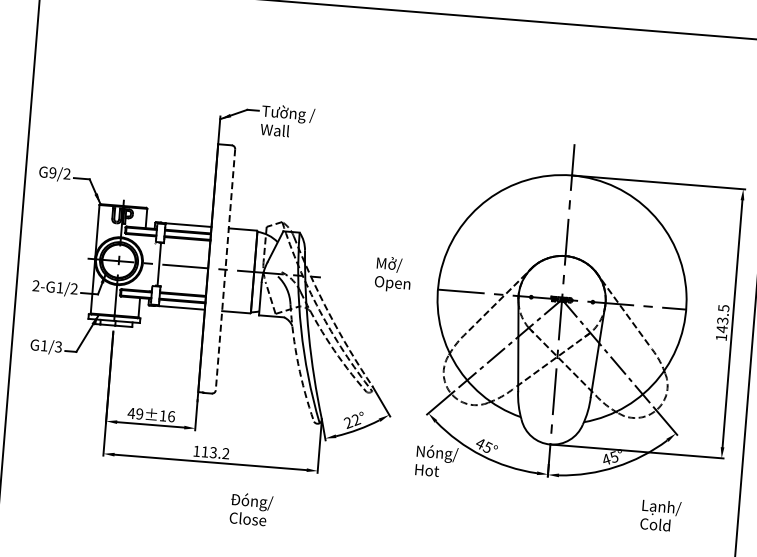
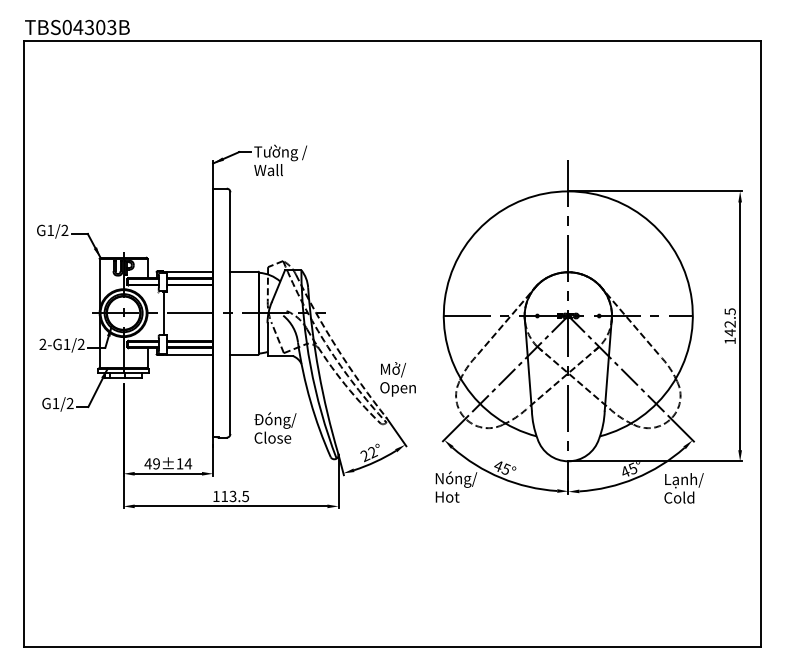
text: (52, 172) -> (50, 230), G9/2 -> G1/2
line: (225, 270) -> (230, 313), dashed -> solid
text: (392, 274) -> (397, 379), moved
text: (723, 320) -> (730, 323), 143.5 -> 142.5
text: (57, 346) -> (69, 403), G1/3 -> G1/2
arc: (298, 364) -> (310, 401), dashed -> solid
text: (171, 416) -> (188, 463), 49±16 -> 49±14
text: (225, 453) -> (245, 496), 113.2 -> 113.5
text: (251, 508) -> (275, 427), moved
text: (660, 515) -> (683, 488), moved

